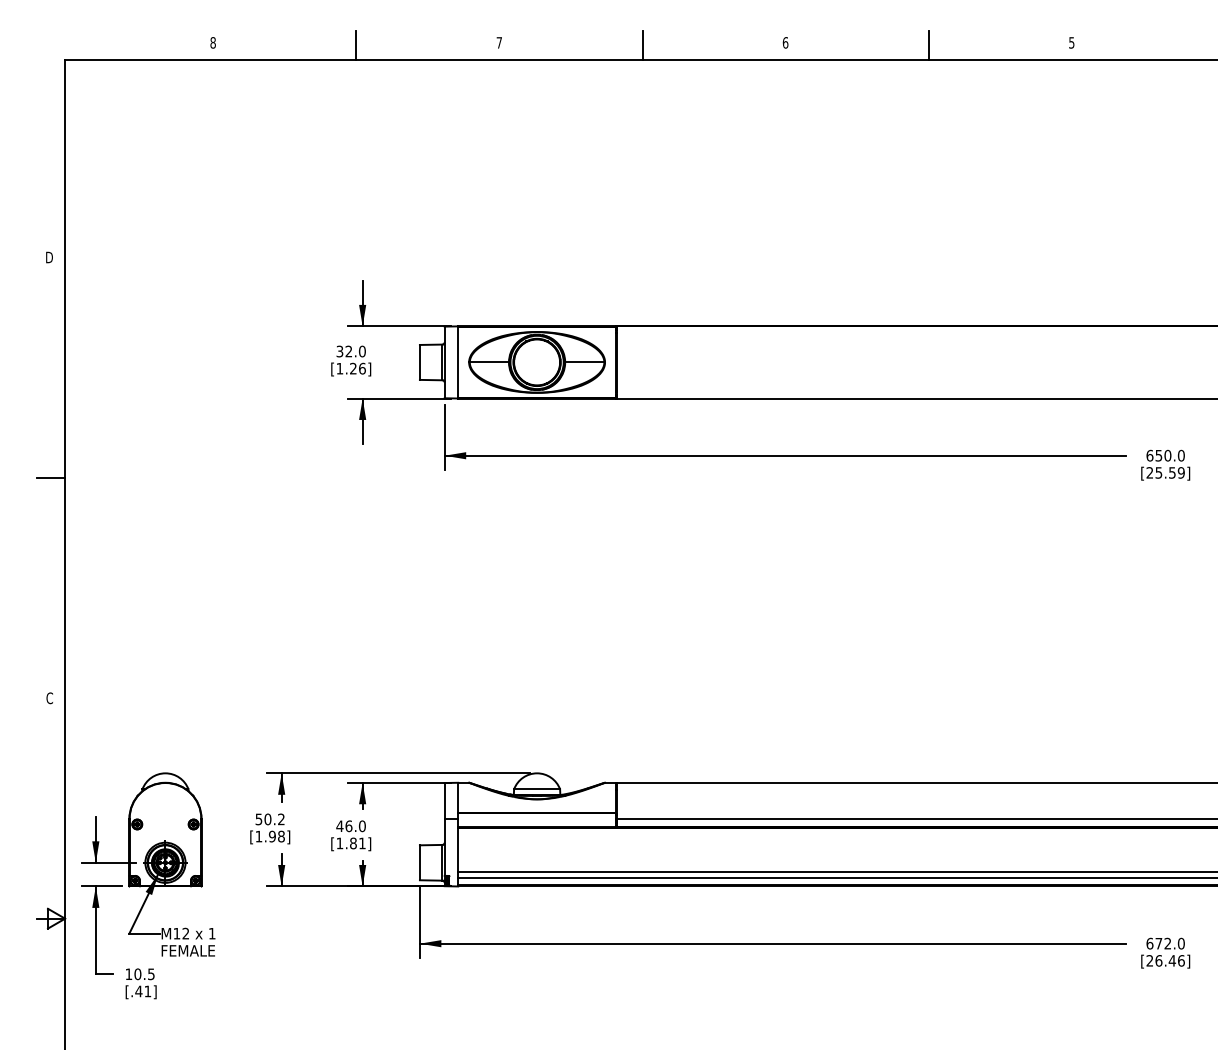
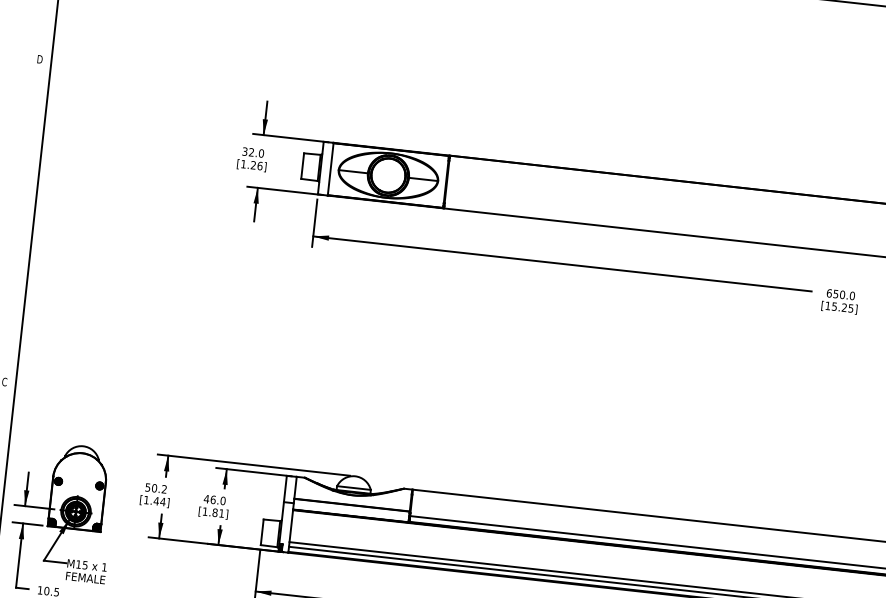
text: (1165, 472) -> (839, 306), [25.59] -> [15.25]
line: (50, 477) -> (23, 220), removed
text: (276, 836) -> (159, 501), [1.98] -> [1.44]
text: (185, 933) -> (84, 565), M12 -> M15

